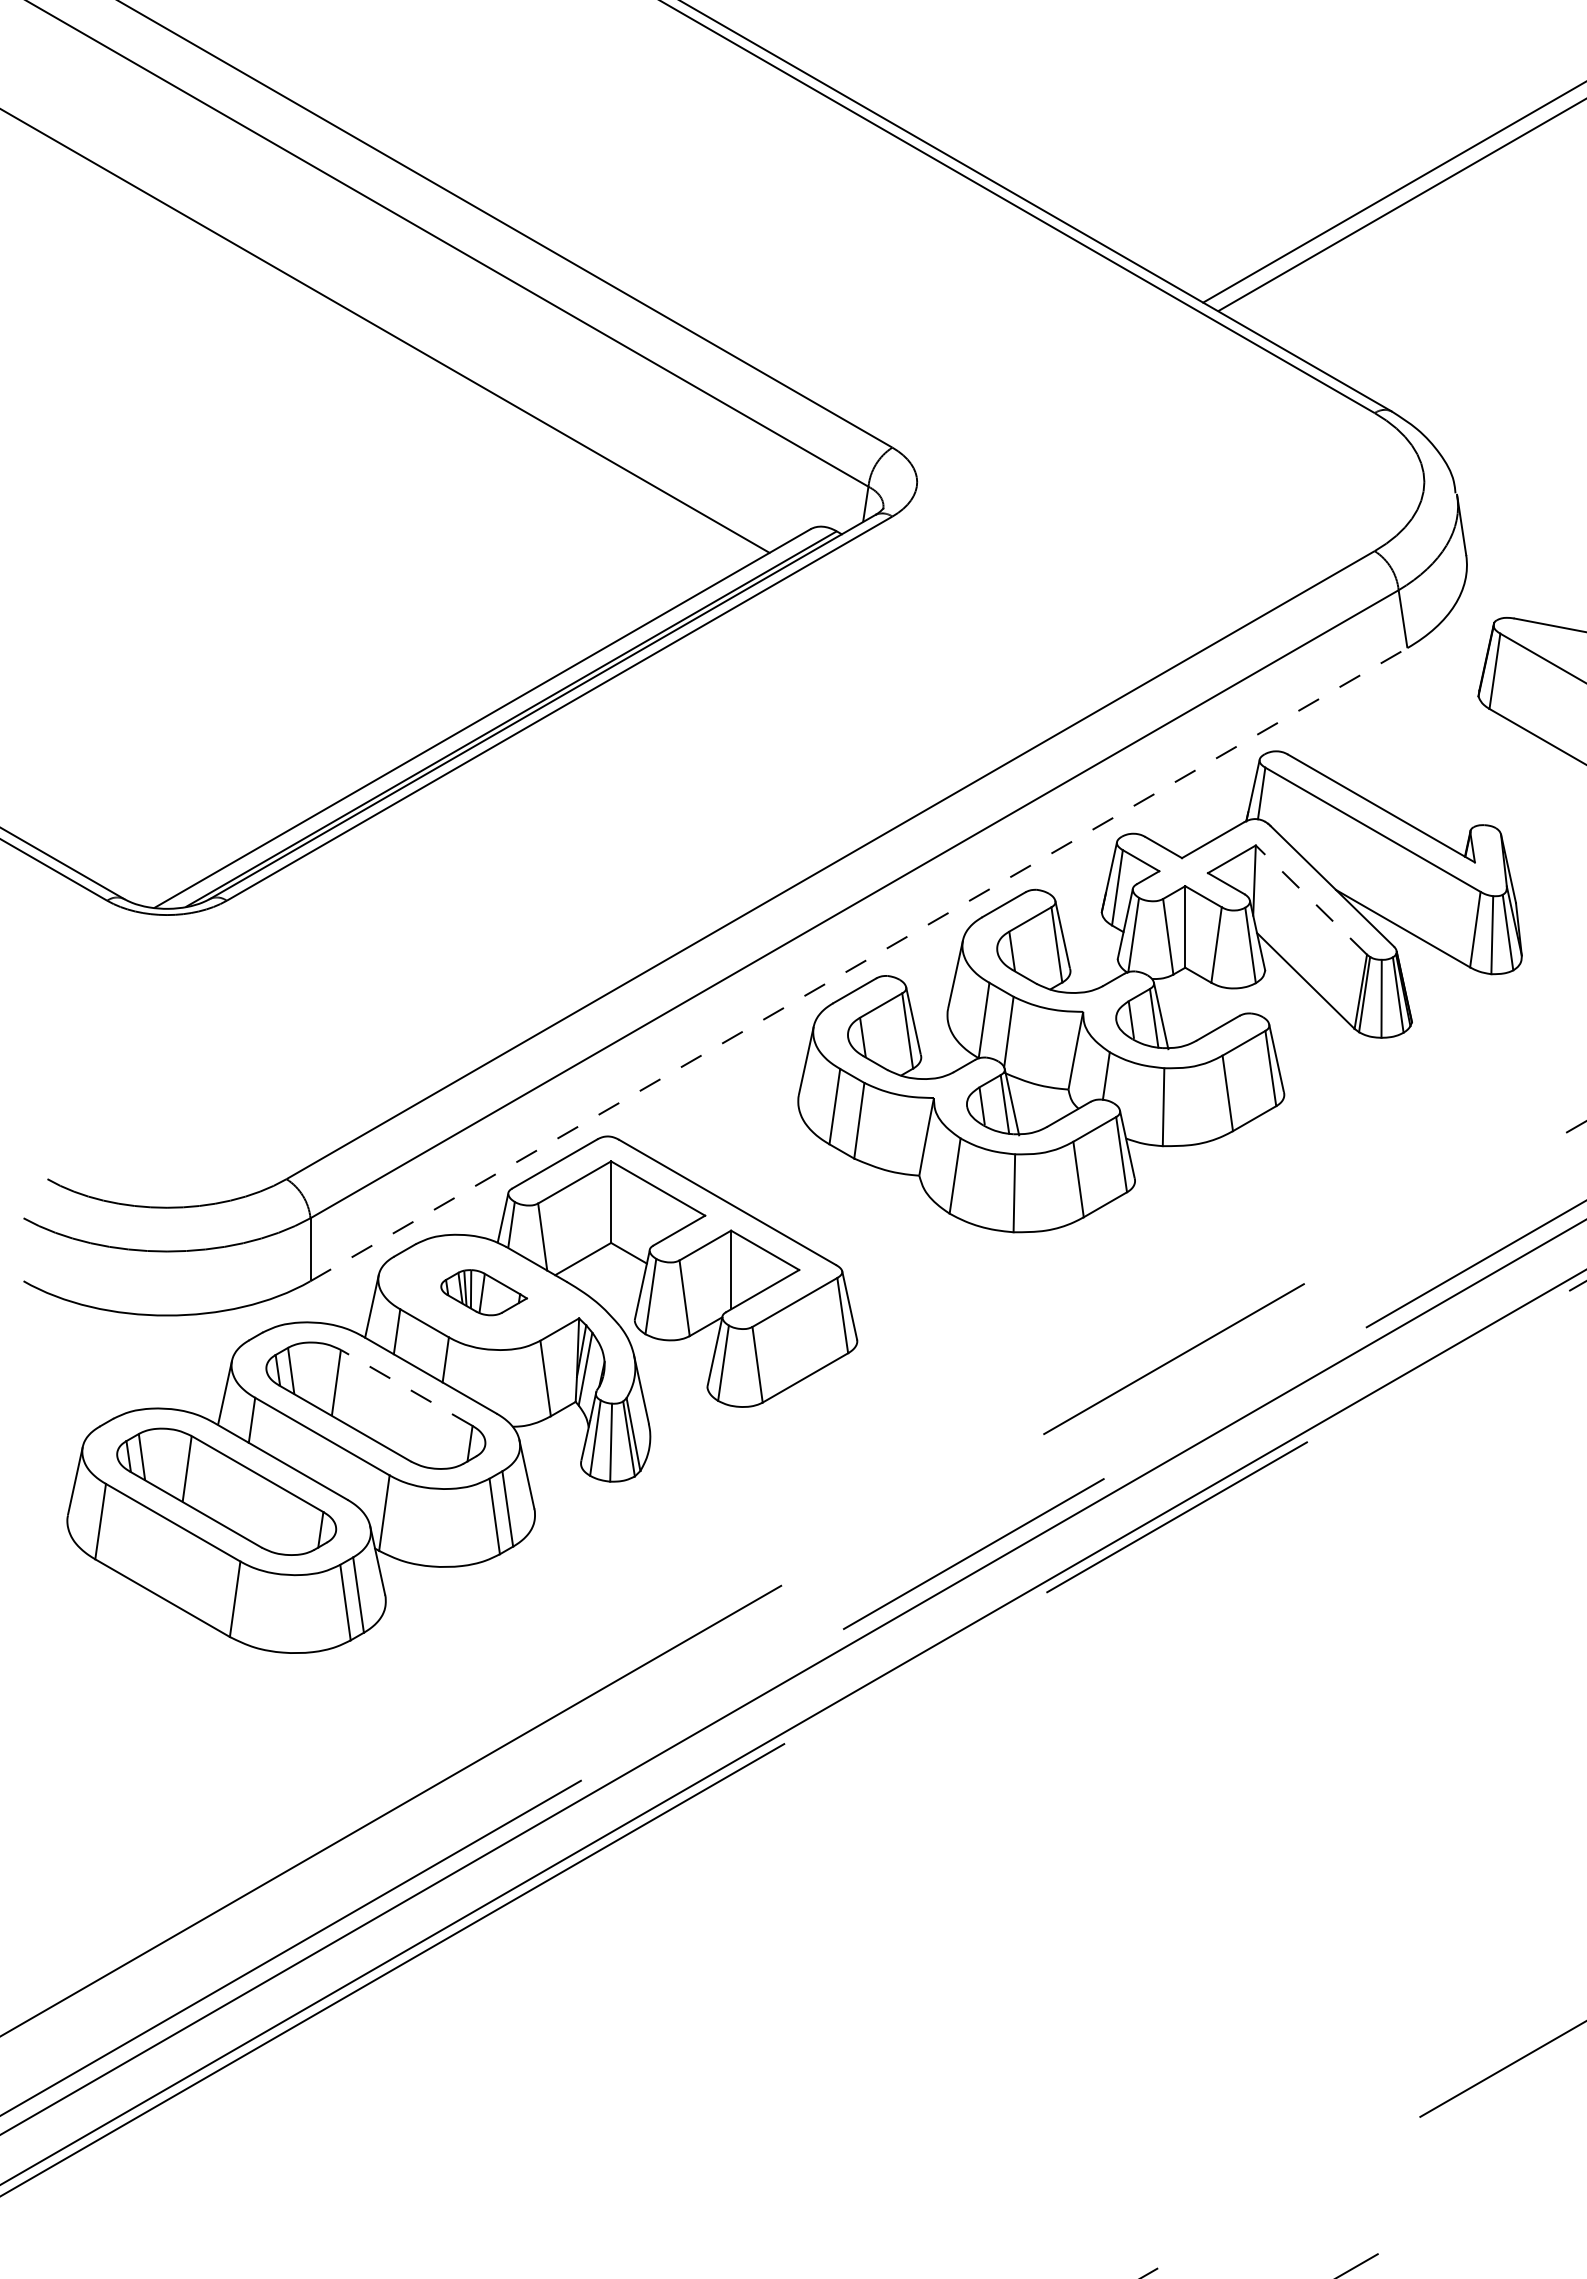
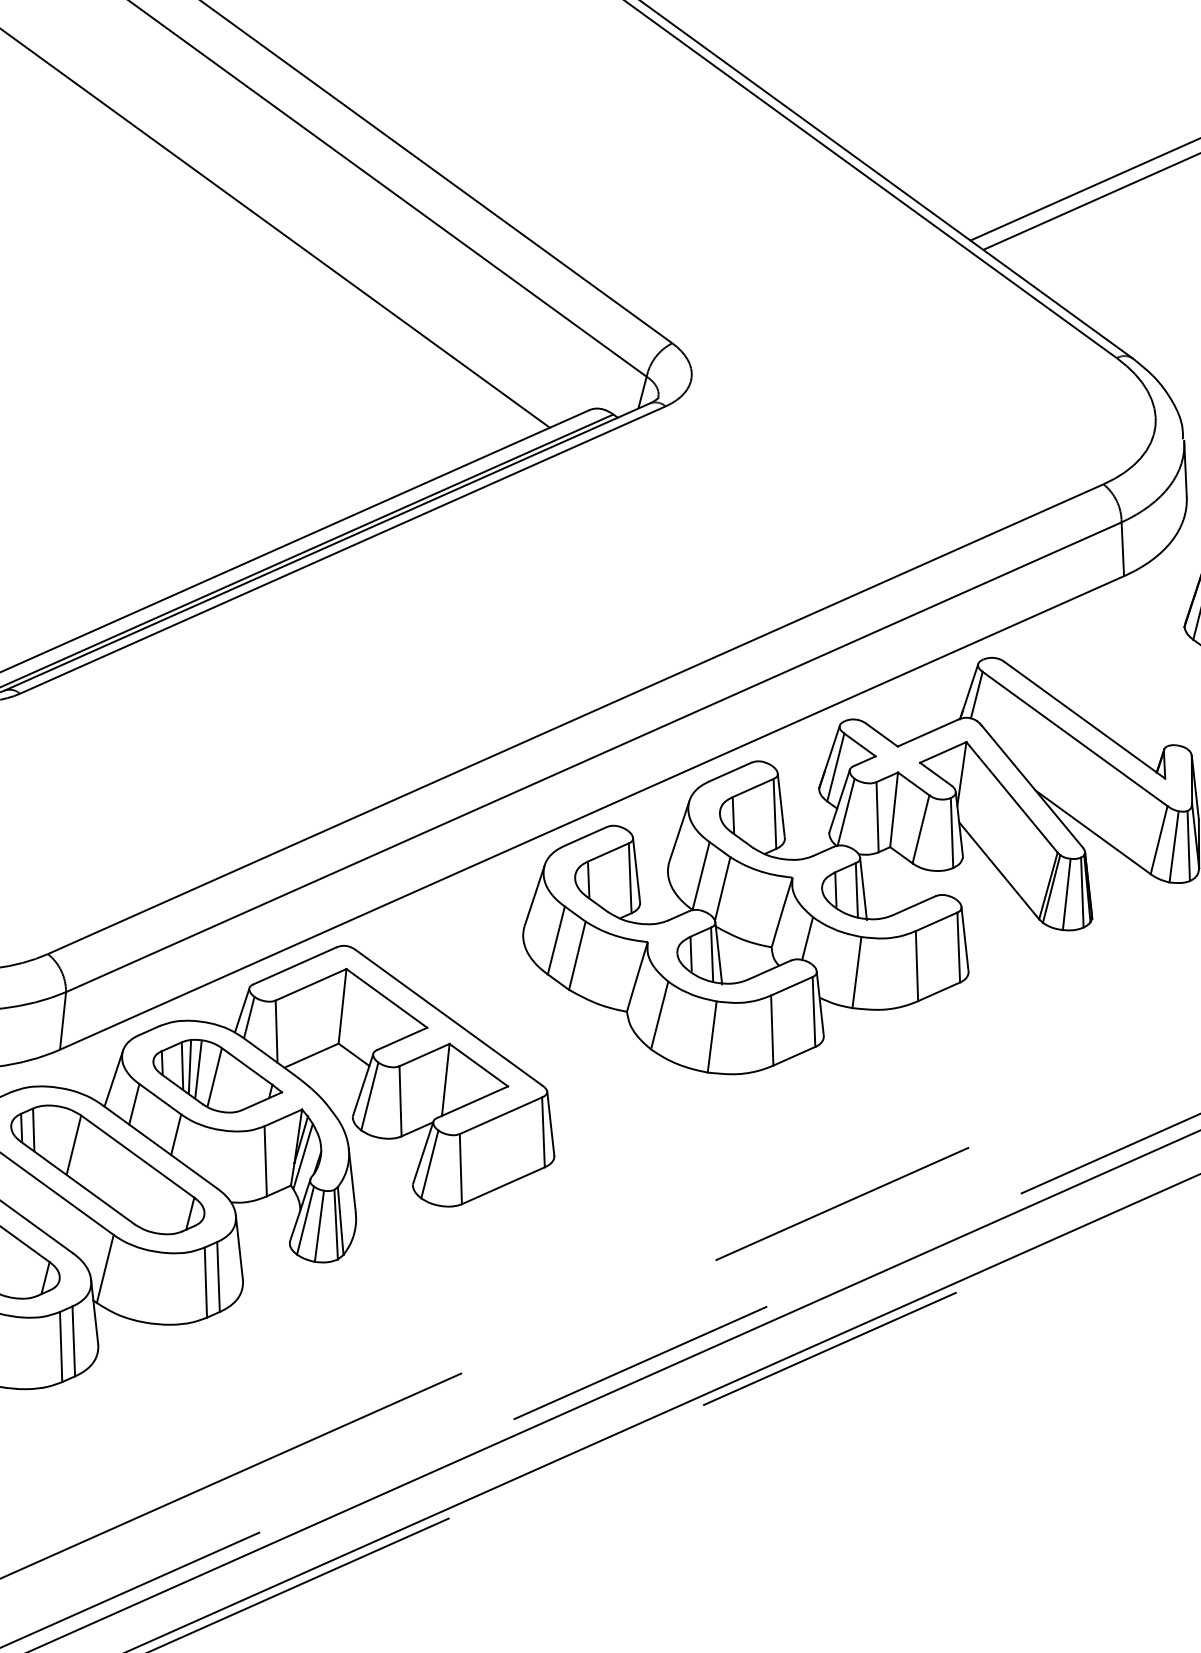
line: (1311, 900) -> (1012, 797), dashed -> solid
line: (859, 964) -> (592, 812), dashed -> solid
part: (483, 1292) -> (217, 1076), size x1.67
line: (406, 1387) -> (137, 1156), dashed -> solid

